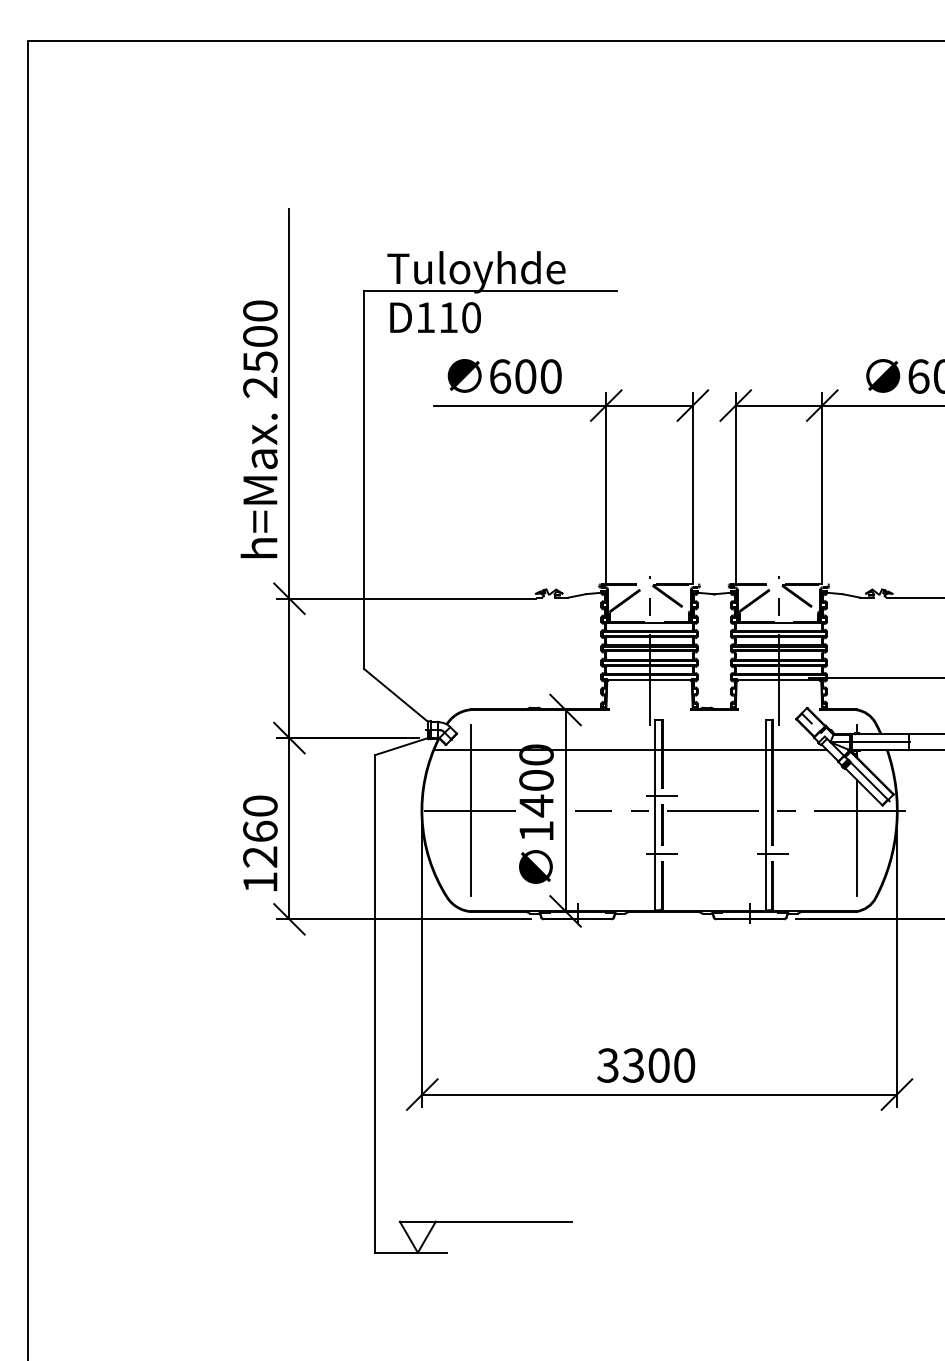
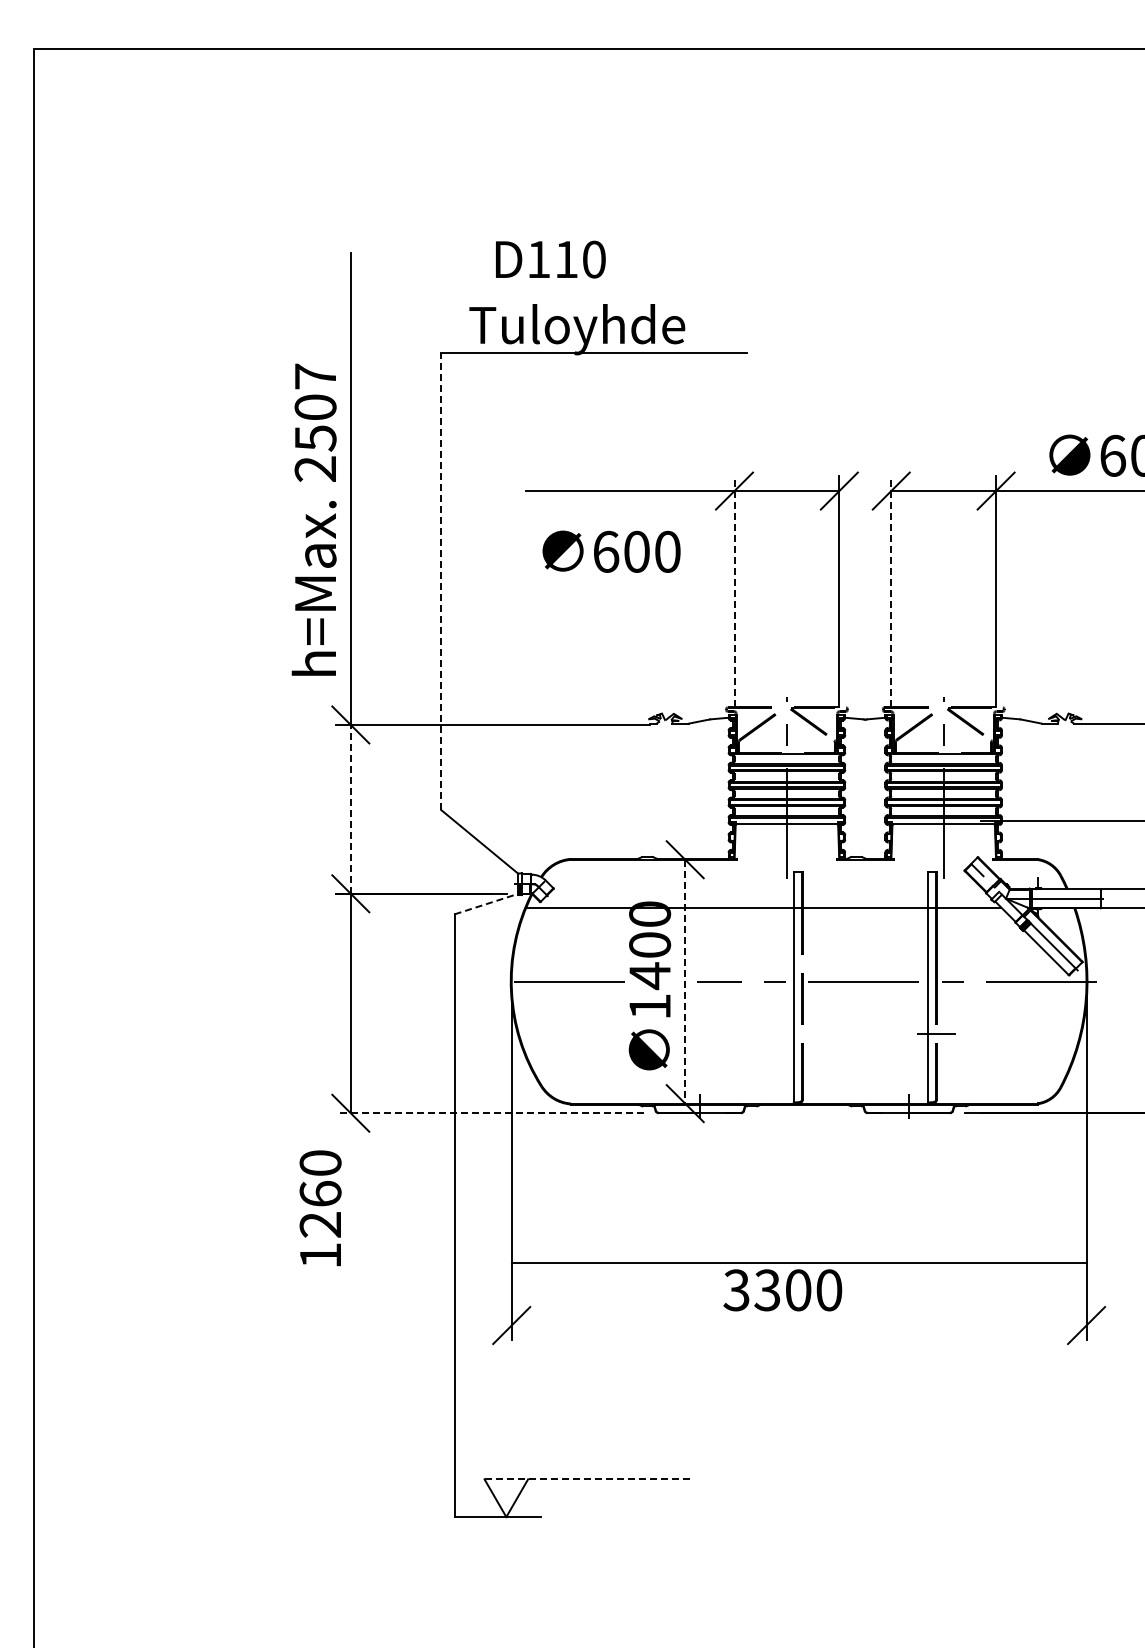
text: (260, 310) -> (315, 376), 2500 -> 2507
text: (435, 317) -> (550, 259), moved
text: (504, 376) -> (611, 551), moved
line: (364, 480) -> (441, 581), solid -> dashed
line: (606, 488) -> (734, 591), solid -> dashed
line: (735, 488) -> (891, 591), solid -> dashed
line: (289, 667) -> (350, 808), solid -> dashed
line: (401, 746) -> (486, 904), solid -> dashed
line: (661, 796) -> (801, 964), removed
line: (470, 810) -> (570, 981), removed
line: (565, 810) -> (685, 981), solid -> dashed
line: (856, 837) -> (1037, 1014), removed
text: (260, 842) -> (320, 1207), moved
line: (661, 853) -> (801, 1033), removed
line: (403, 919) -> (489, 1113), solid -> dashed
line: (659, 1094) -> (798, 1262), moved
line: (486, 1221) -> (589, 1479), solid -> dashed

